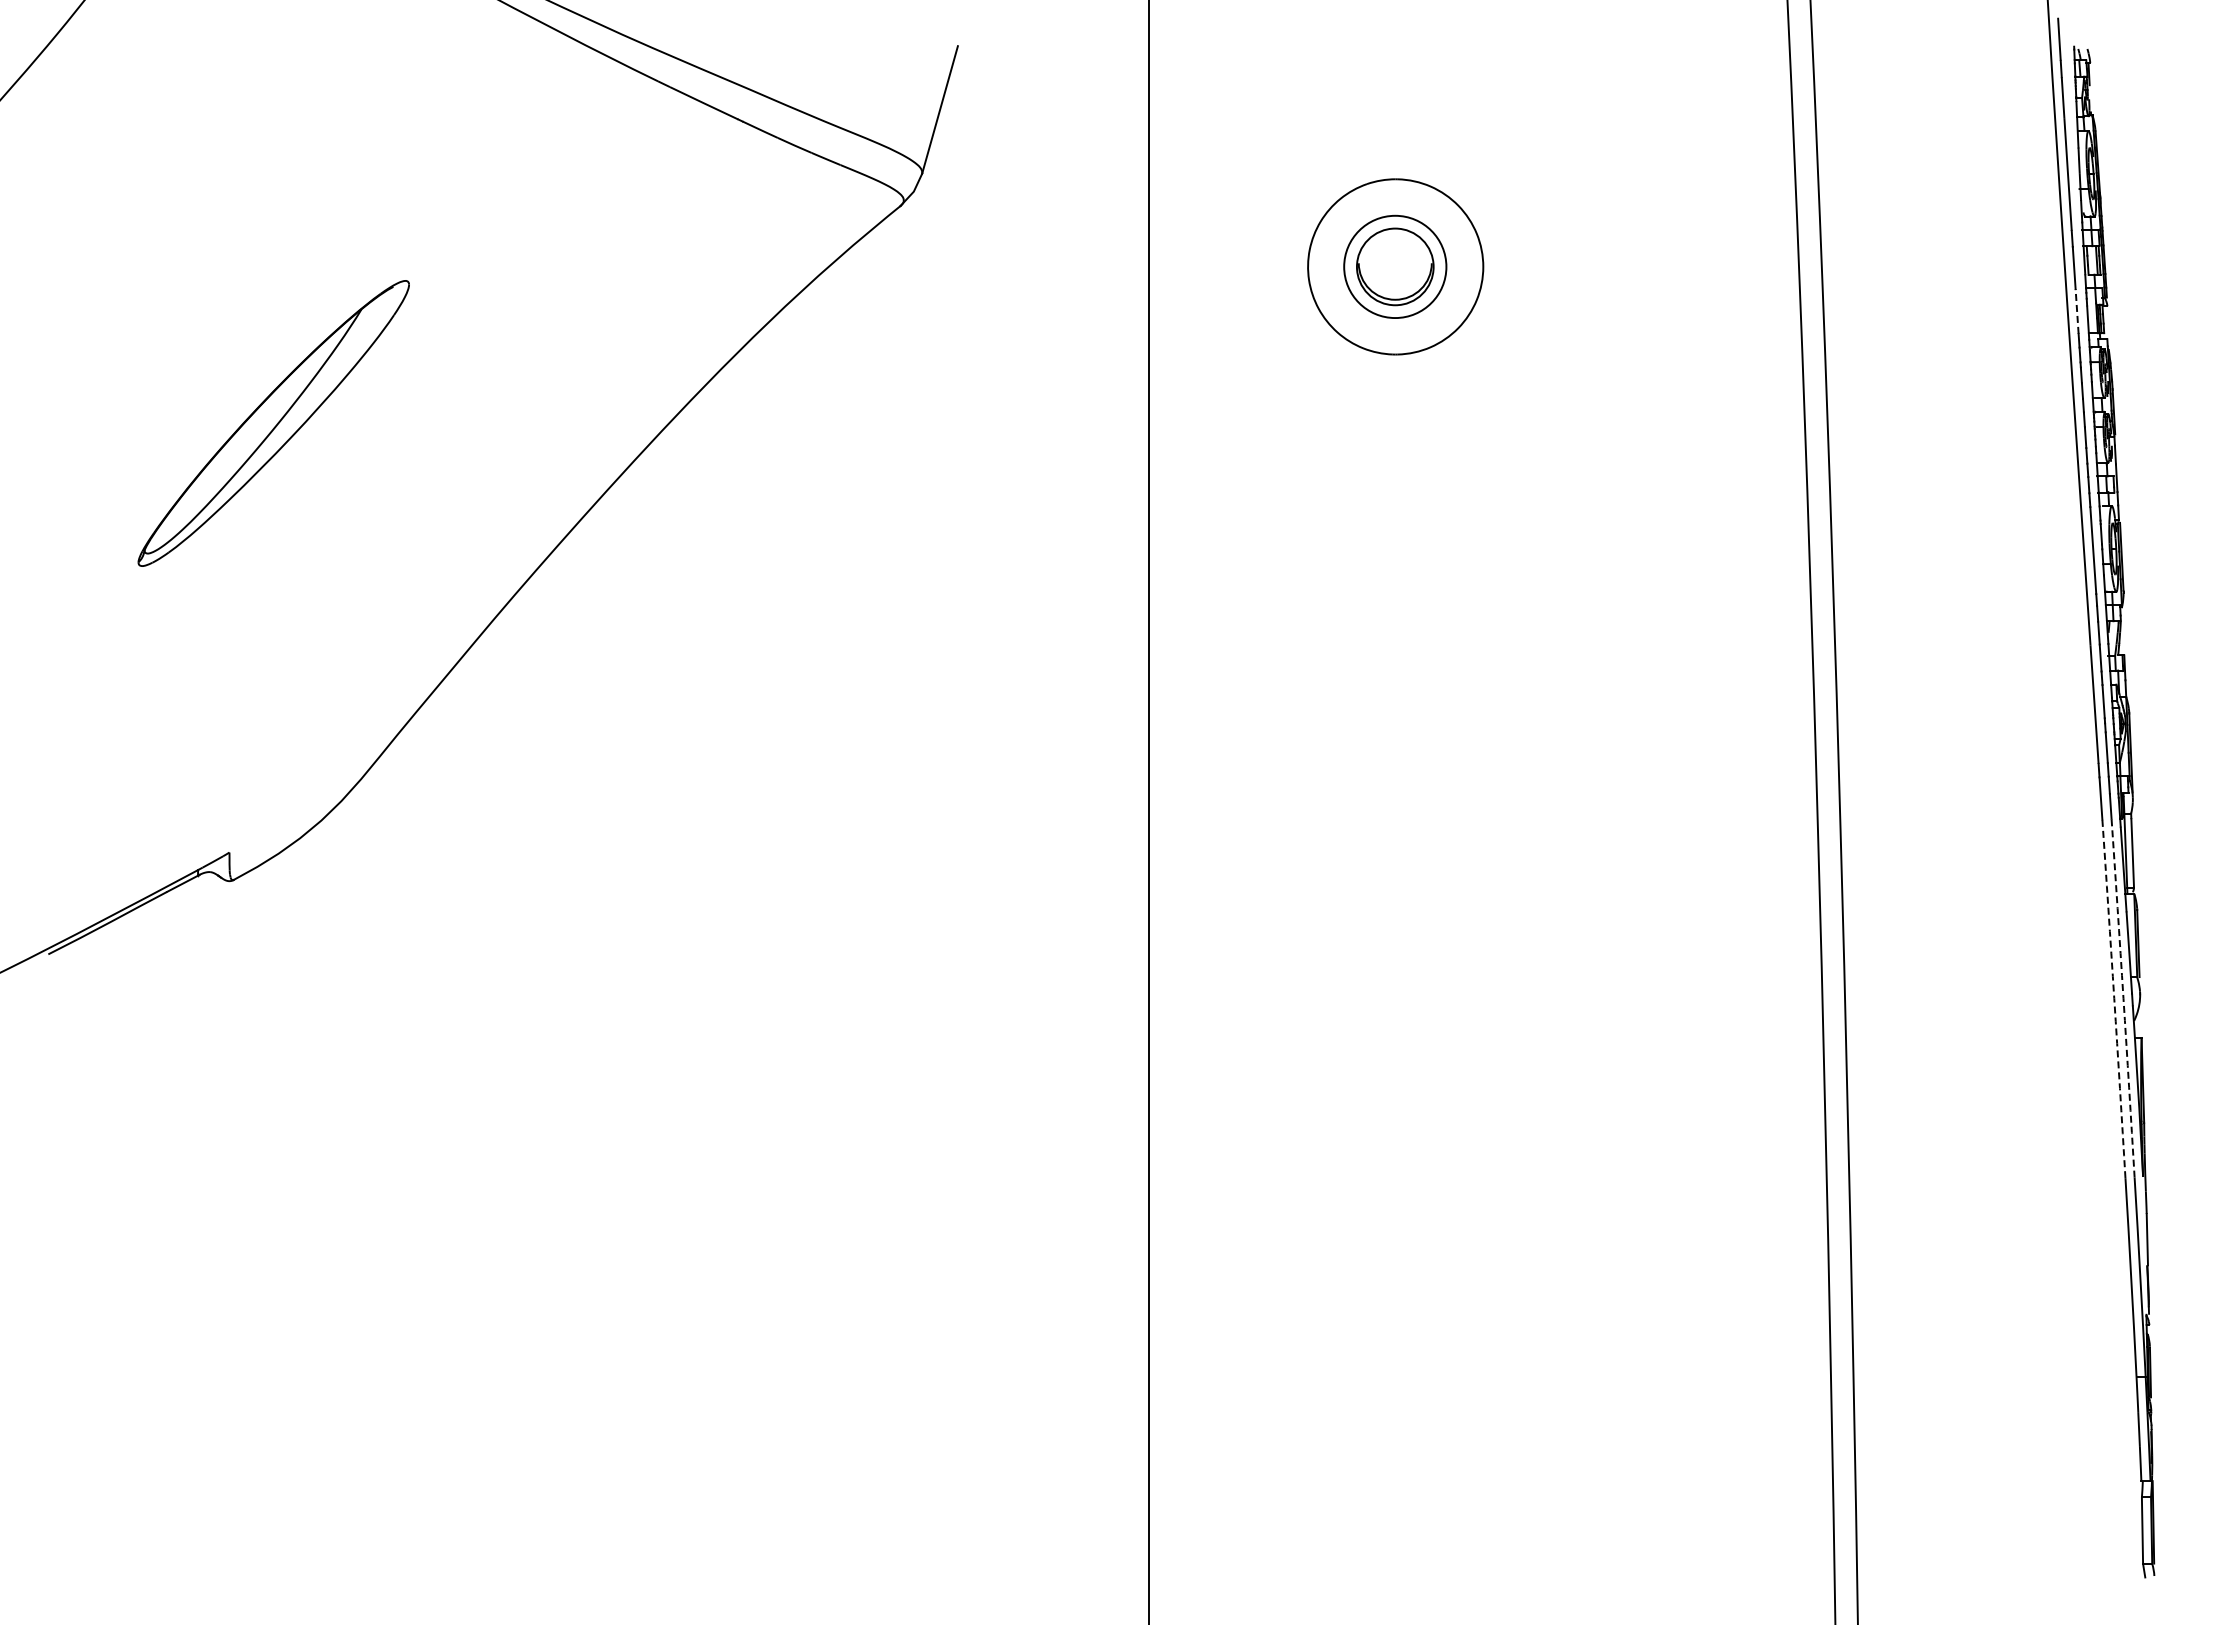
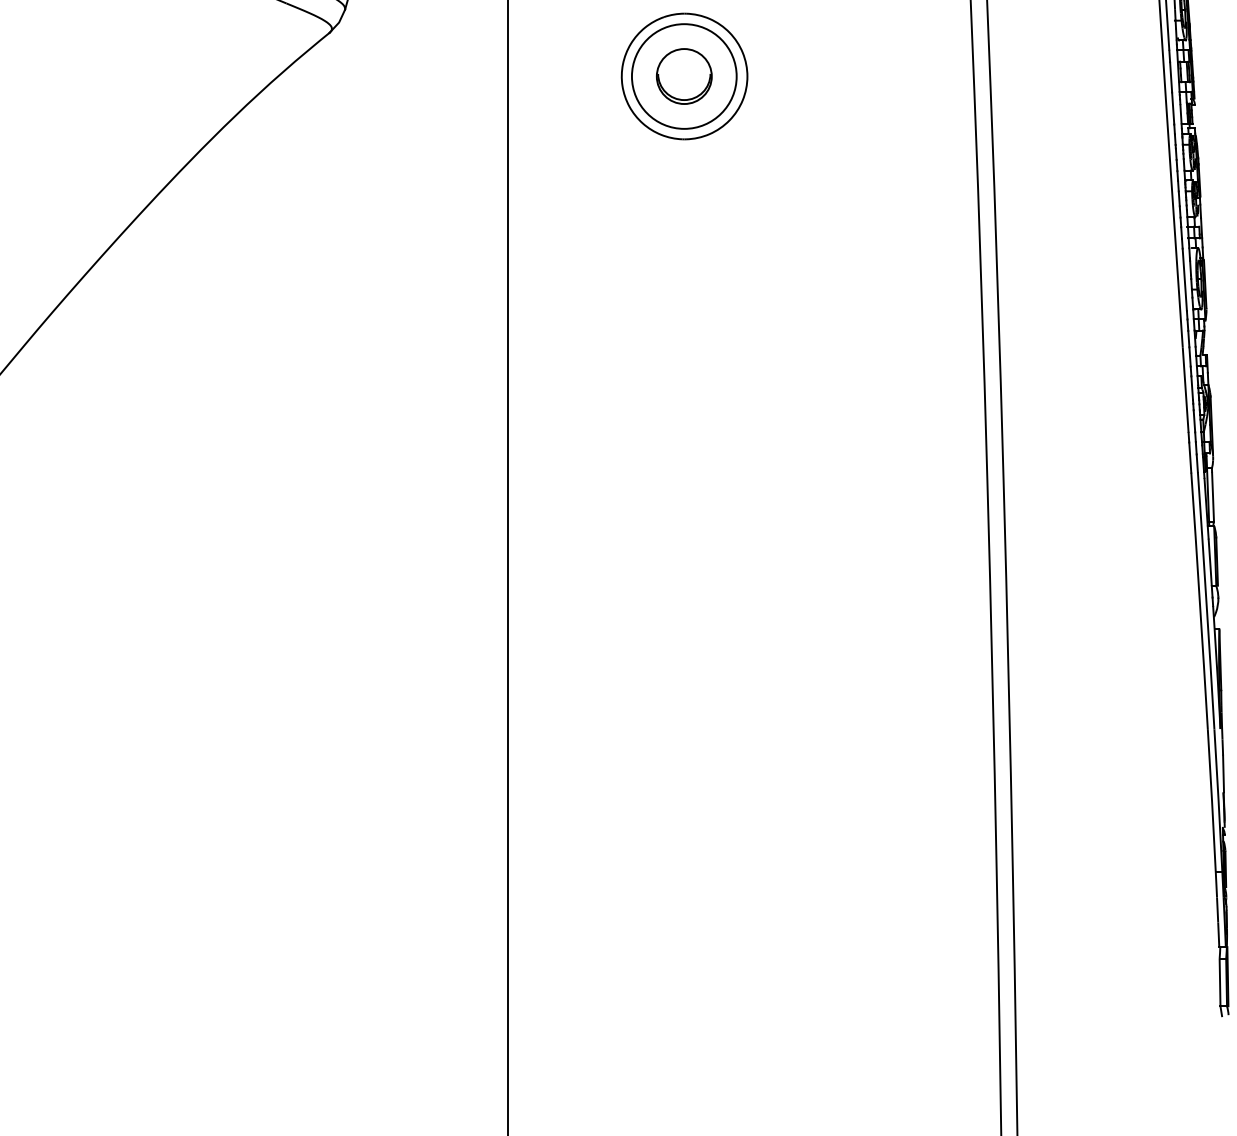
circle: (1395, 266) -> (684, 76), size x1.43
line: (2077, 311) -> (1173, 108), dashed -> solid
arc: (2114, 998) -> (1199, 601), dashed -> solid
arc: (2123, 998) -> (1206, 601), dashed -> solid

